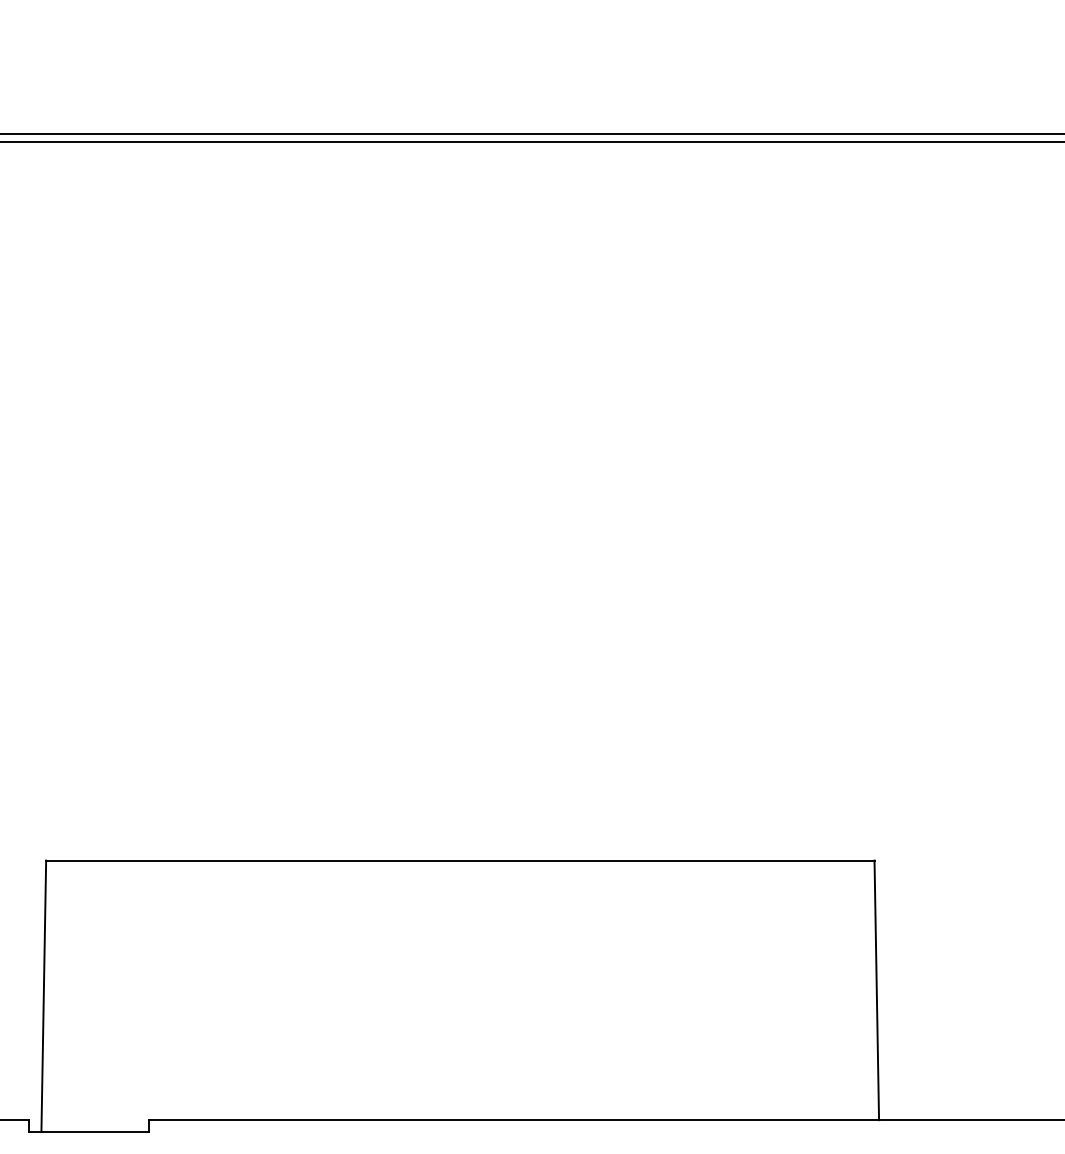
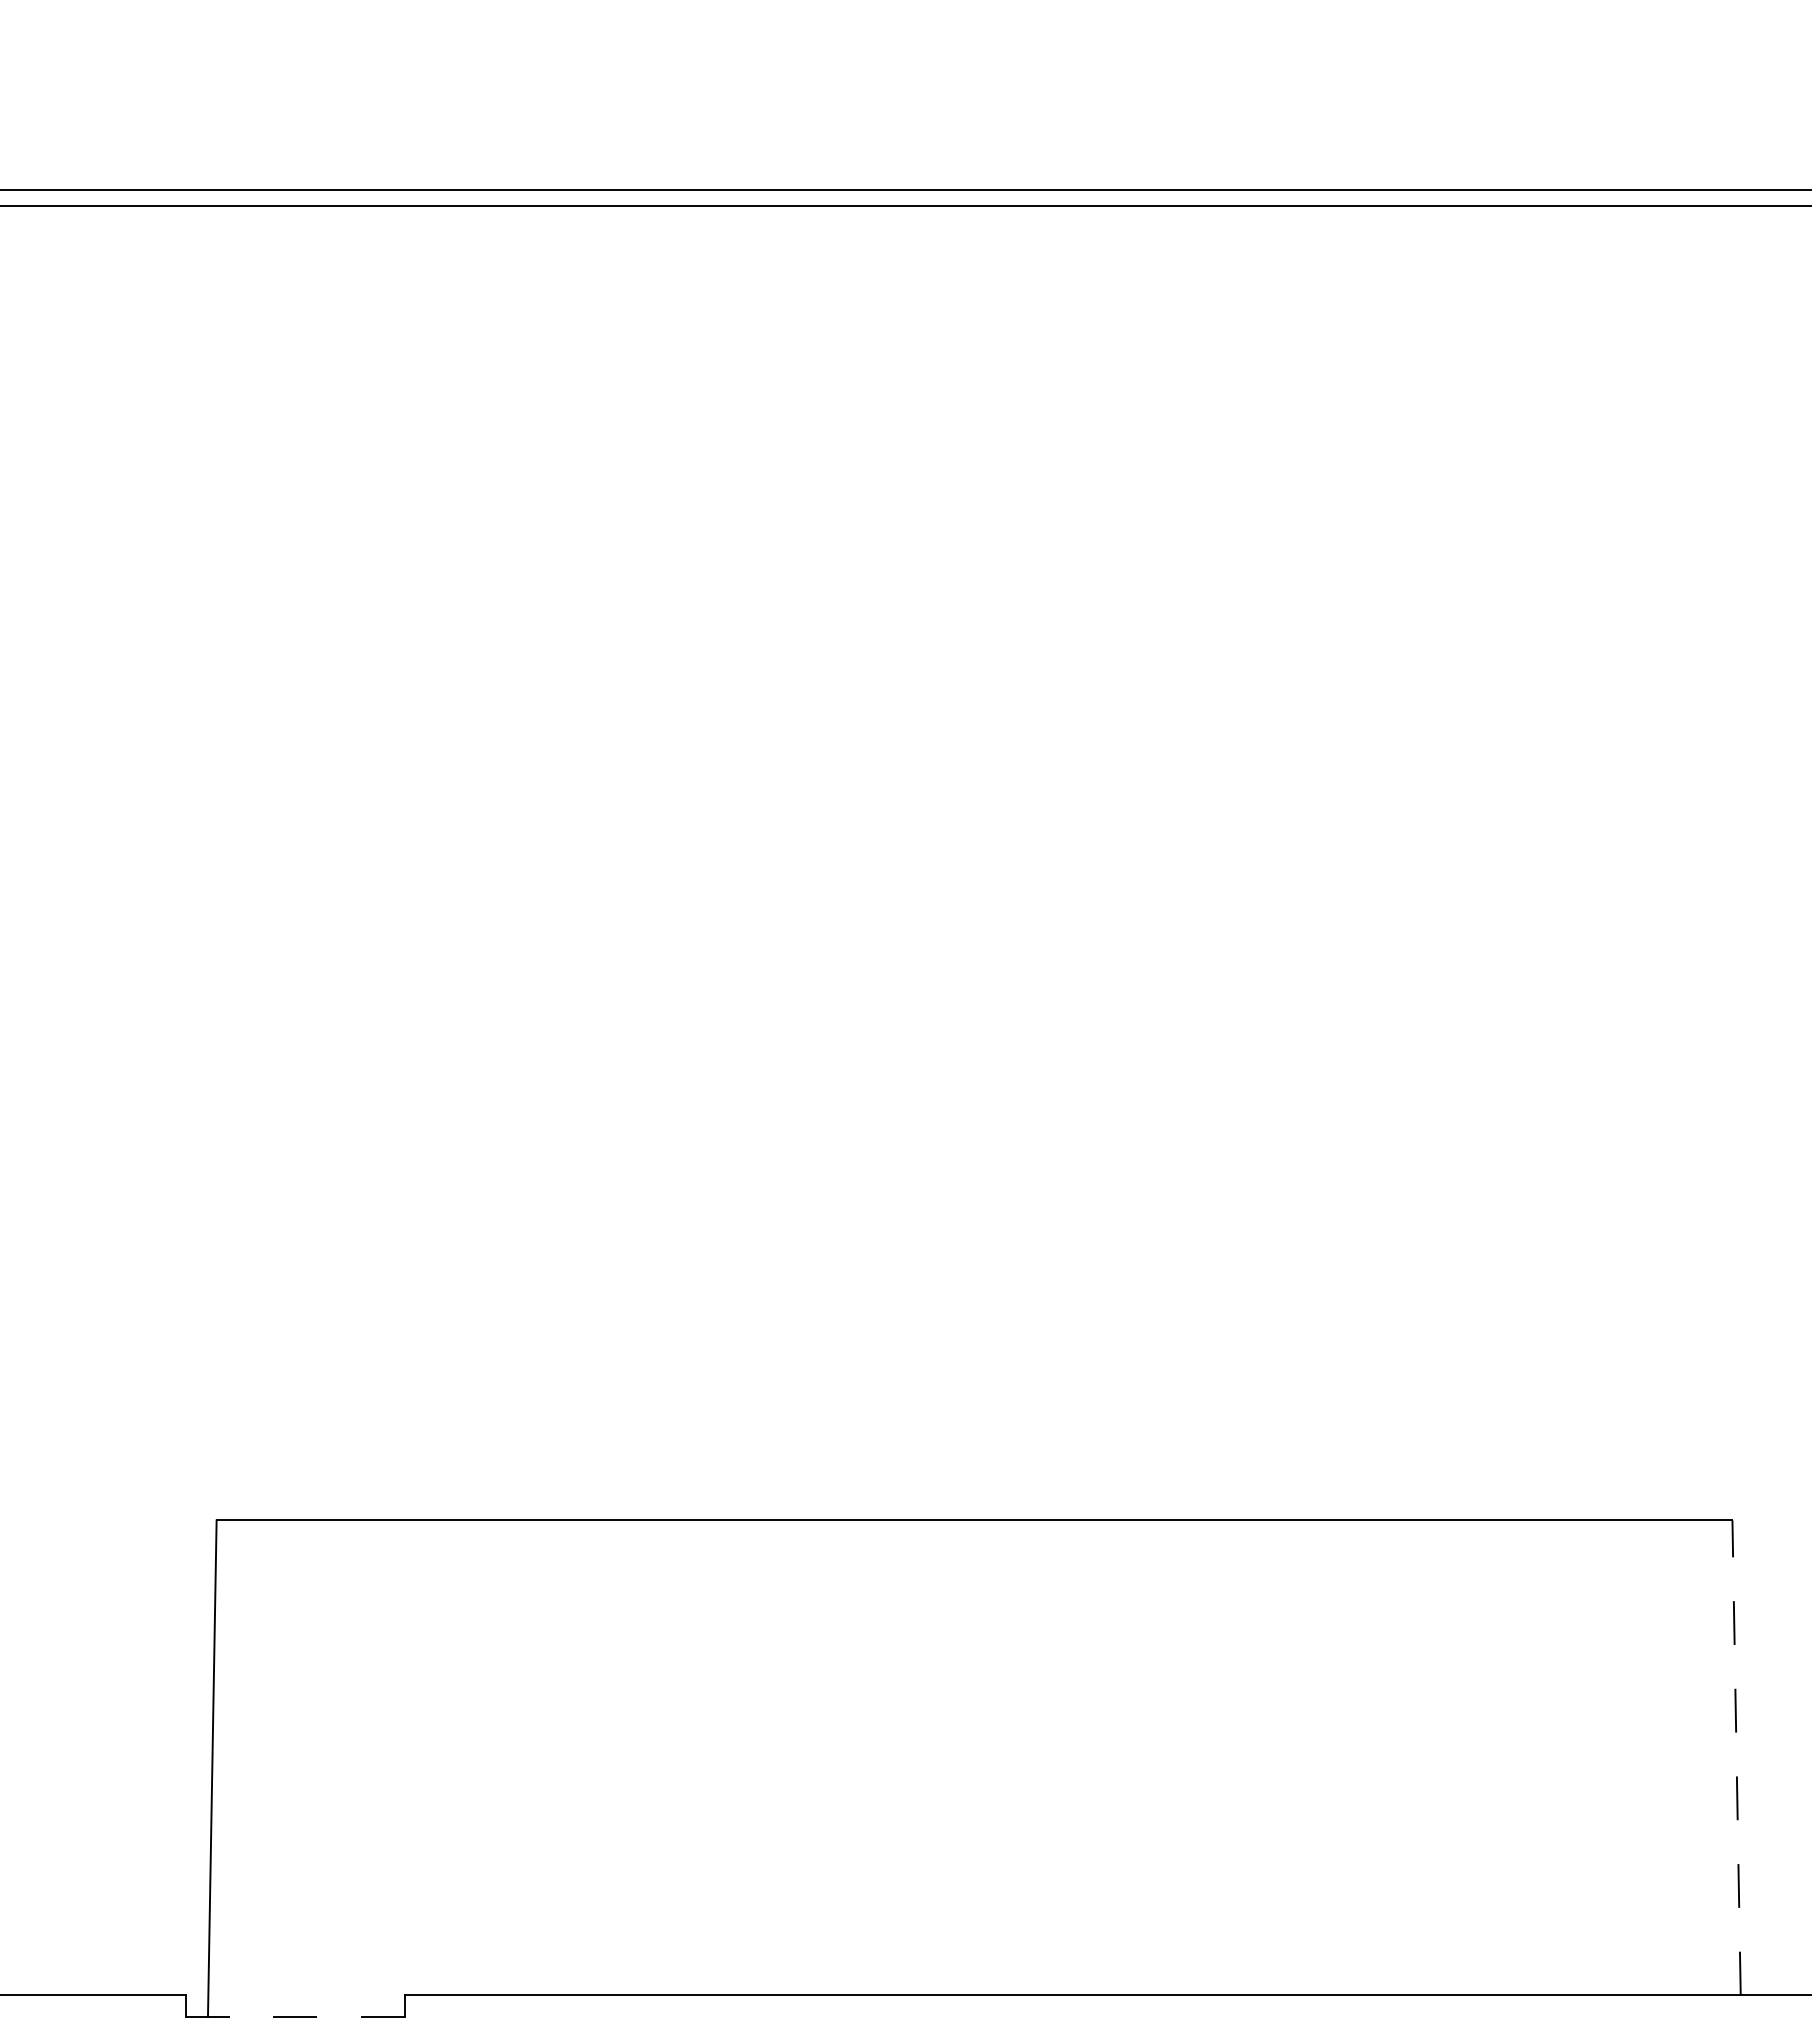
line: (876, 990) -> (1736, 1758), solid -> dashed
line: (89, 1131) -> (295, 2016), solid -> dashed

